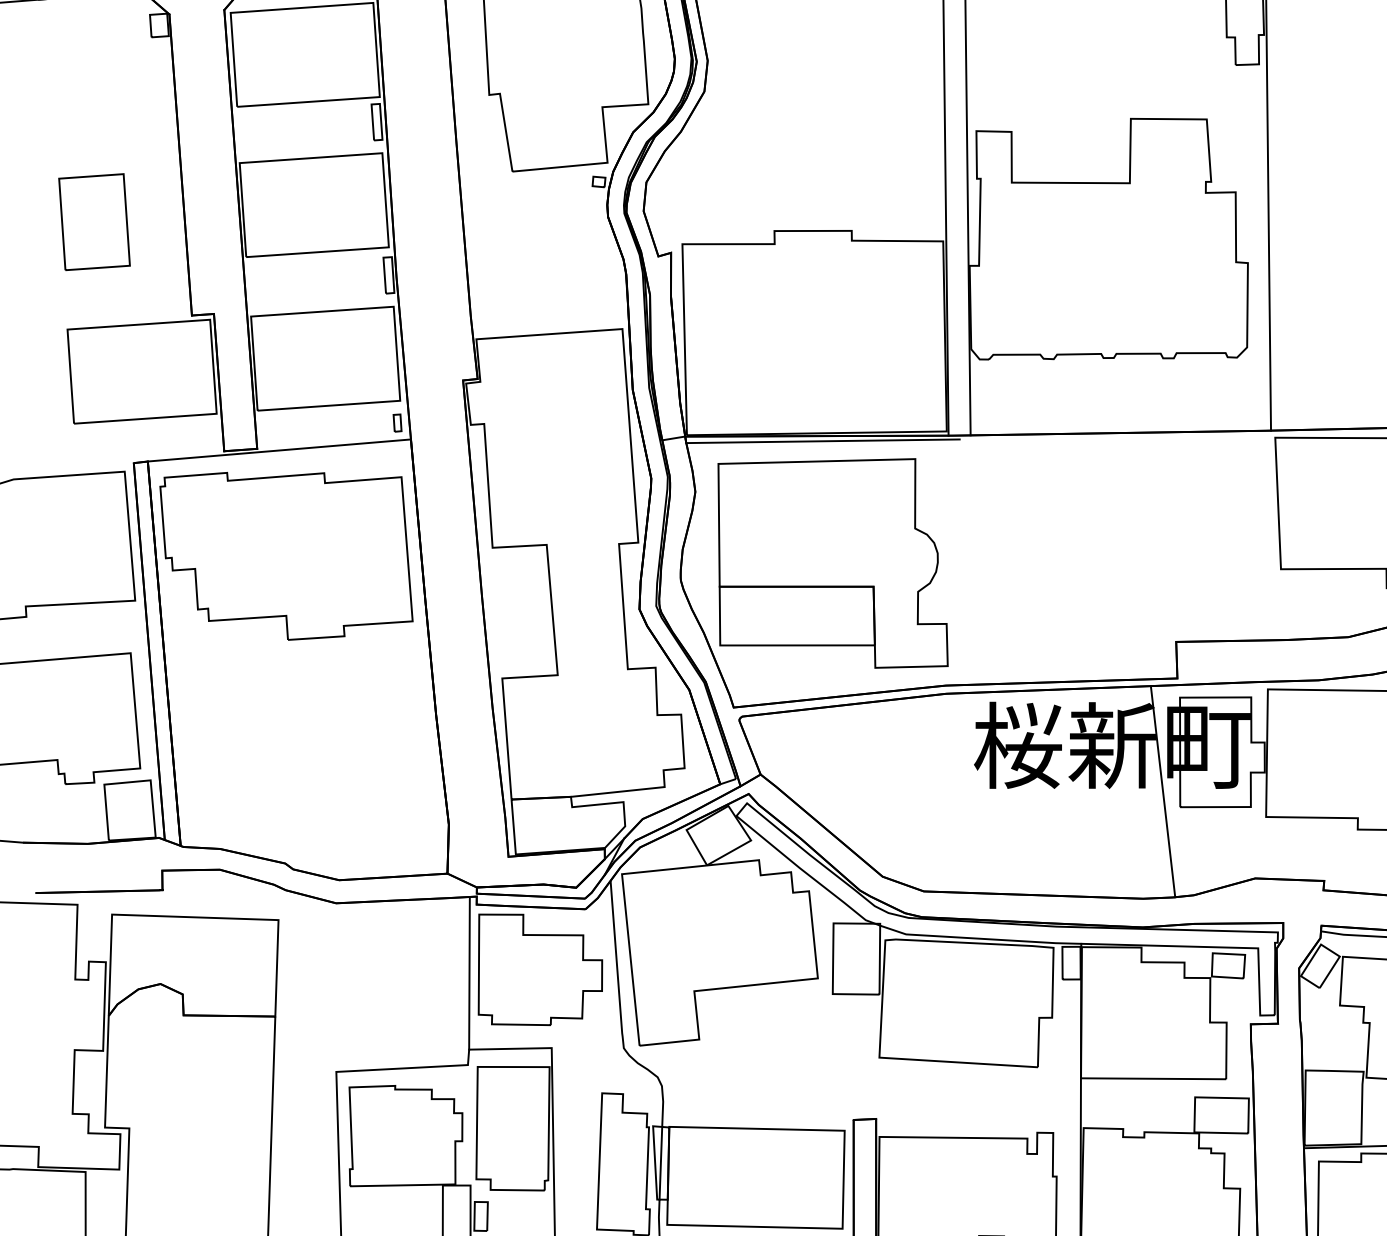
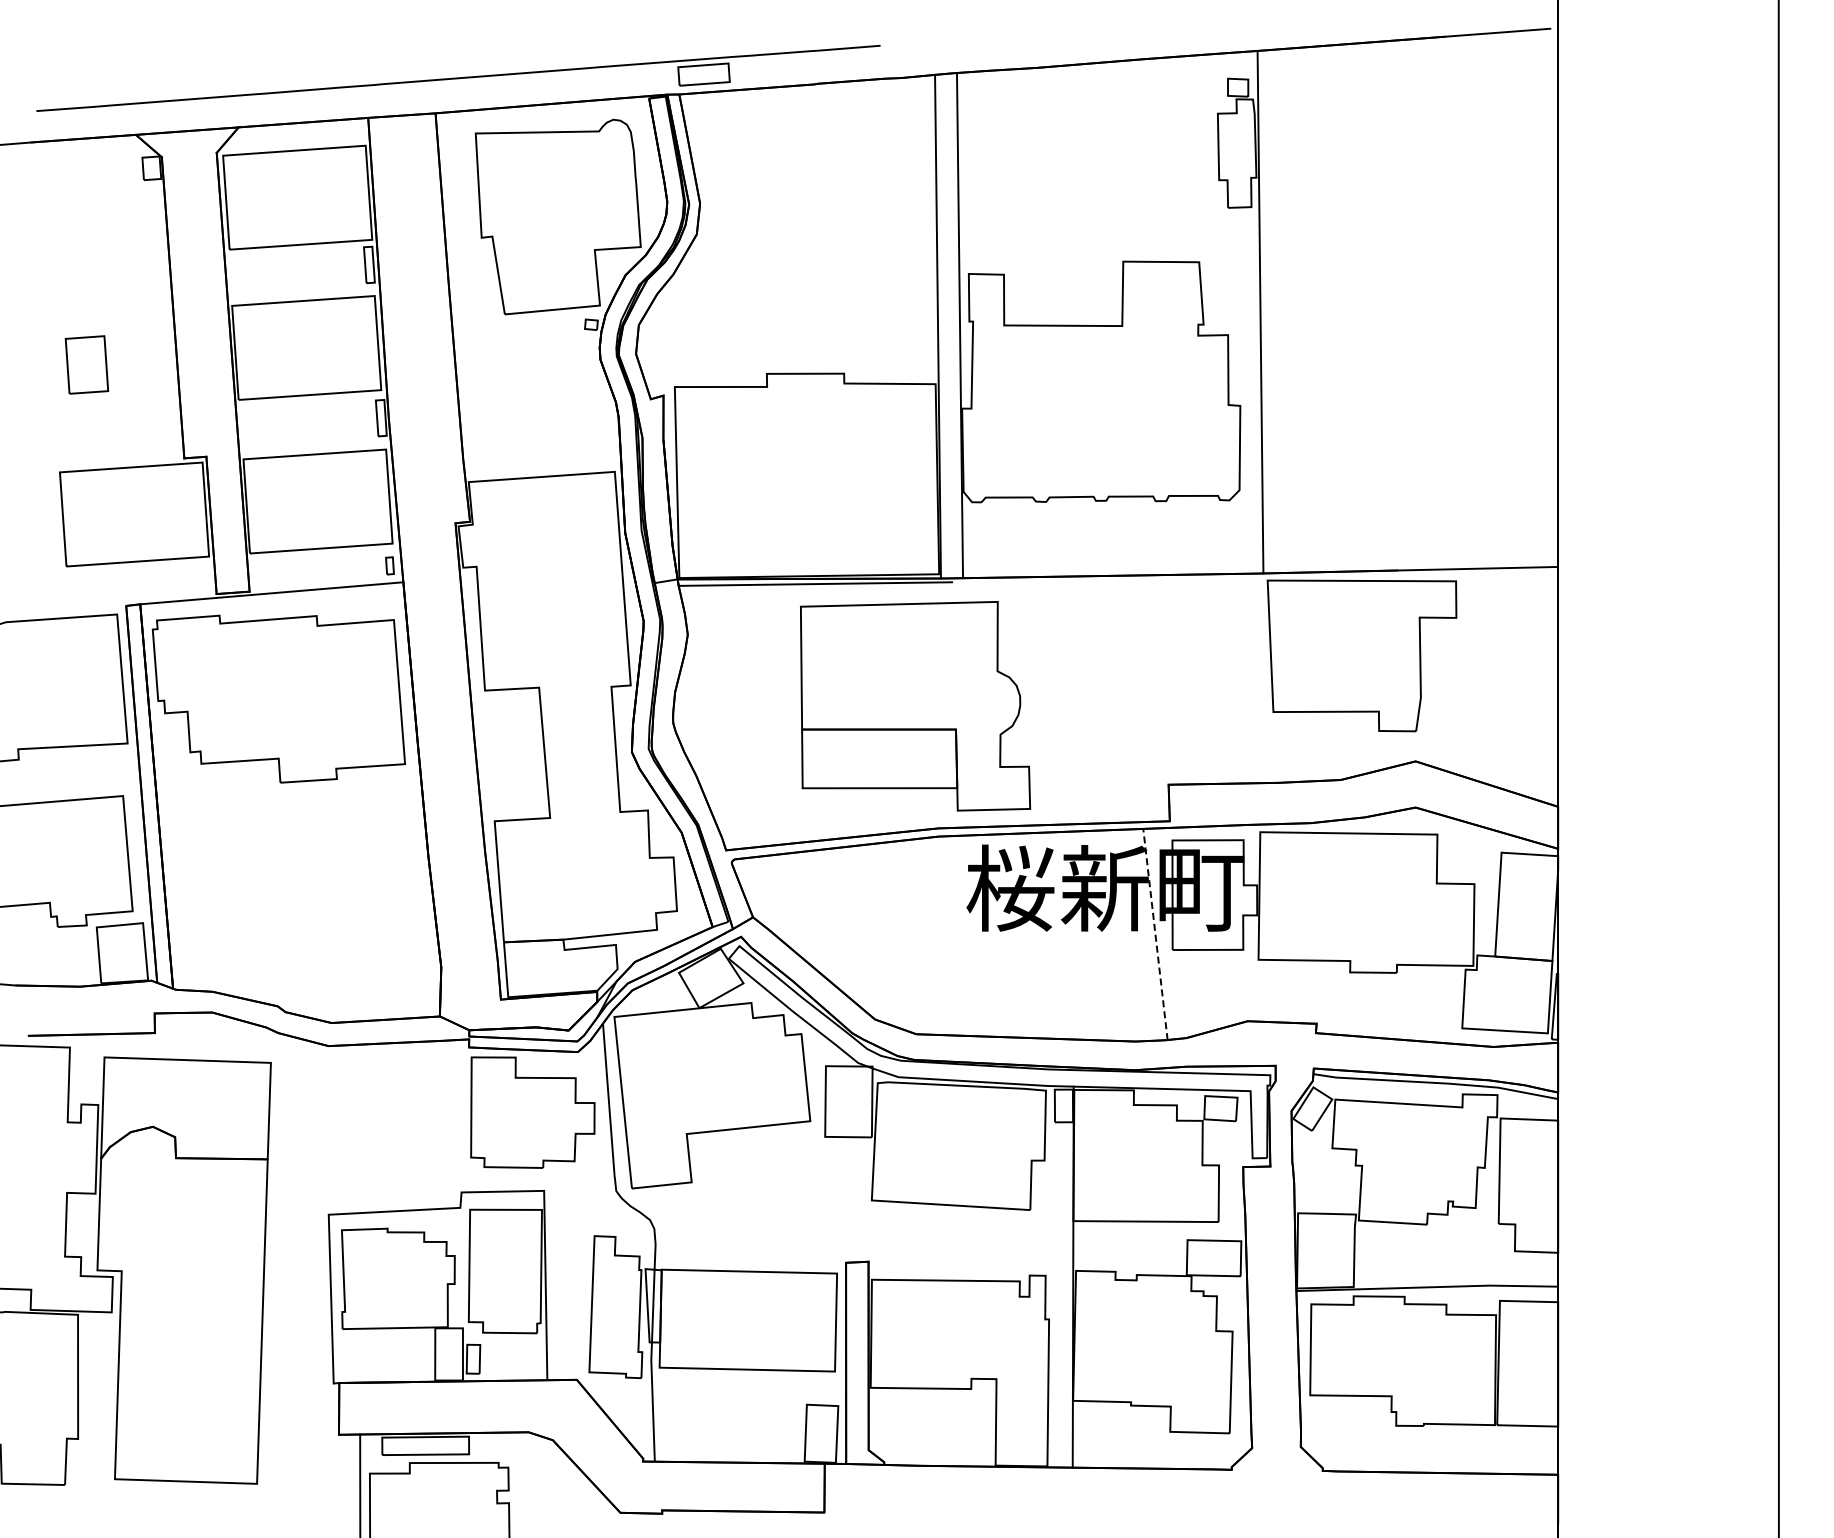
part: (94, 221) -> (86, 364), size x0.6
part: (833, 563) -> (915, 706), moved
line: (1163, 791) -> (1155, 934), solid -> dashed
line: (469, 972) -> (461, 1115), removed

